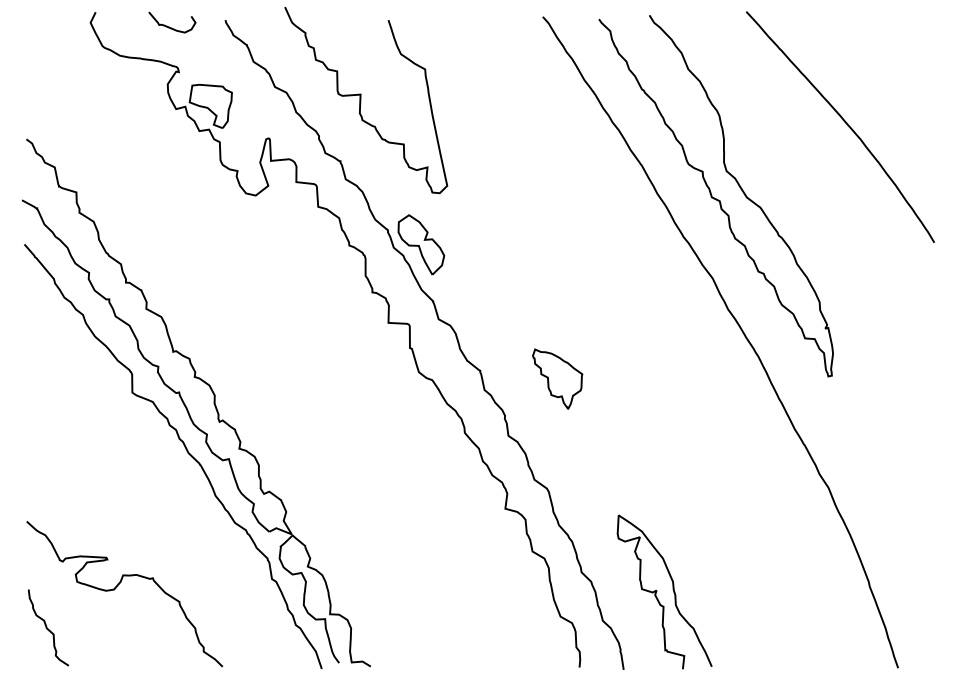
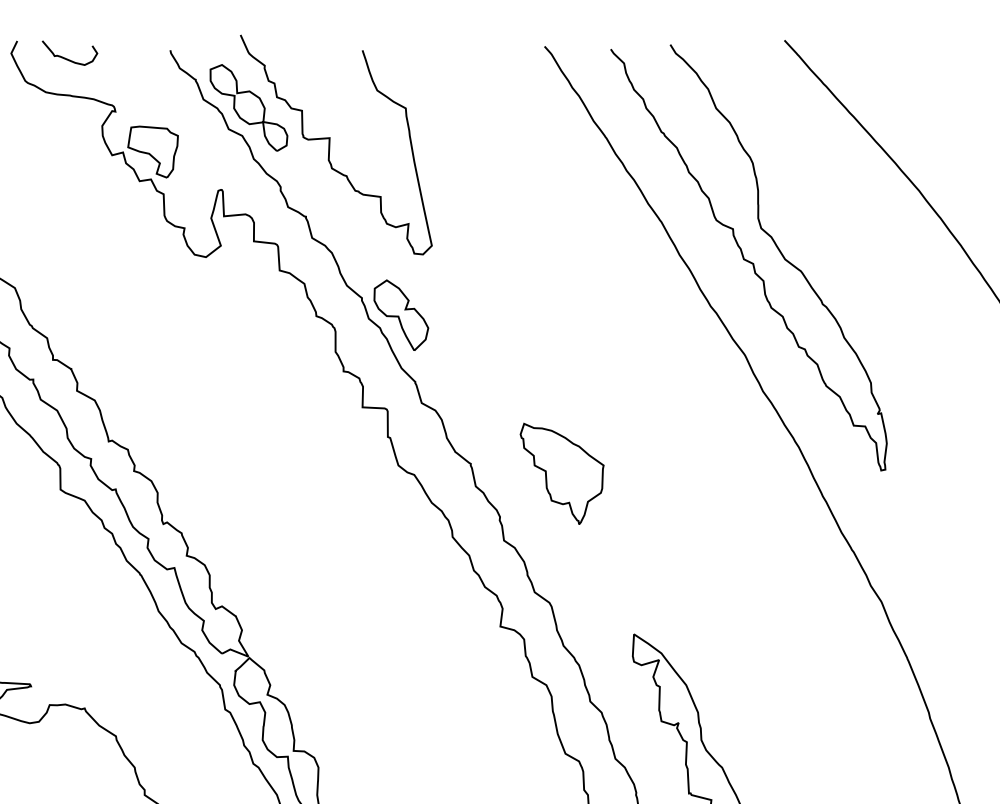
curve: (169, 26) -> (66, 57), moved
part: (291, 68) -> (248, 107), added
part: (557, 378) -> (561, 472), size x1.43

